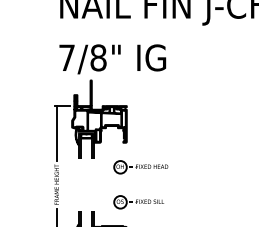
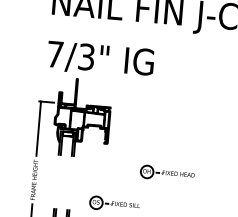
text: (98, 57) -> (86, 56), 7/8" -> 7/3"
part: (140, 167) -> (167, 173), moved

